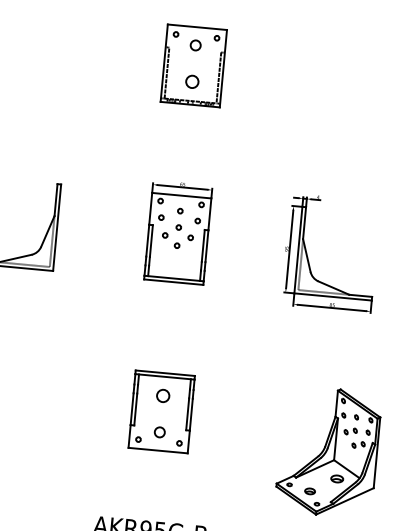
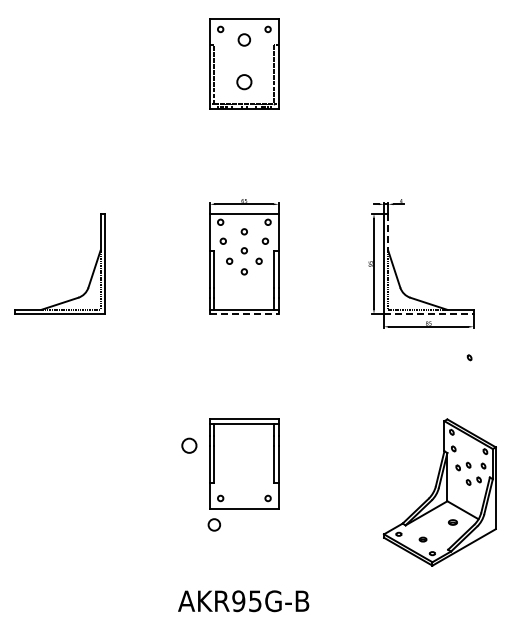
line: (304, 223) -> (388, 232), solid -> dashed
line: (173, 282) -> (244, 314), solid -> dashed
line: (332, 297) -> (428, 314), solid -> dashed
circle: (163, 395) -> (189, 445), moved
part: (356, 417) -> (469, 357), moved
circle: (159, 432) -> (214, 524), moved
part: (336, 478) -> (452, 522), size x0.6
part: (309, 491) -> (422, 539), size x0.6

